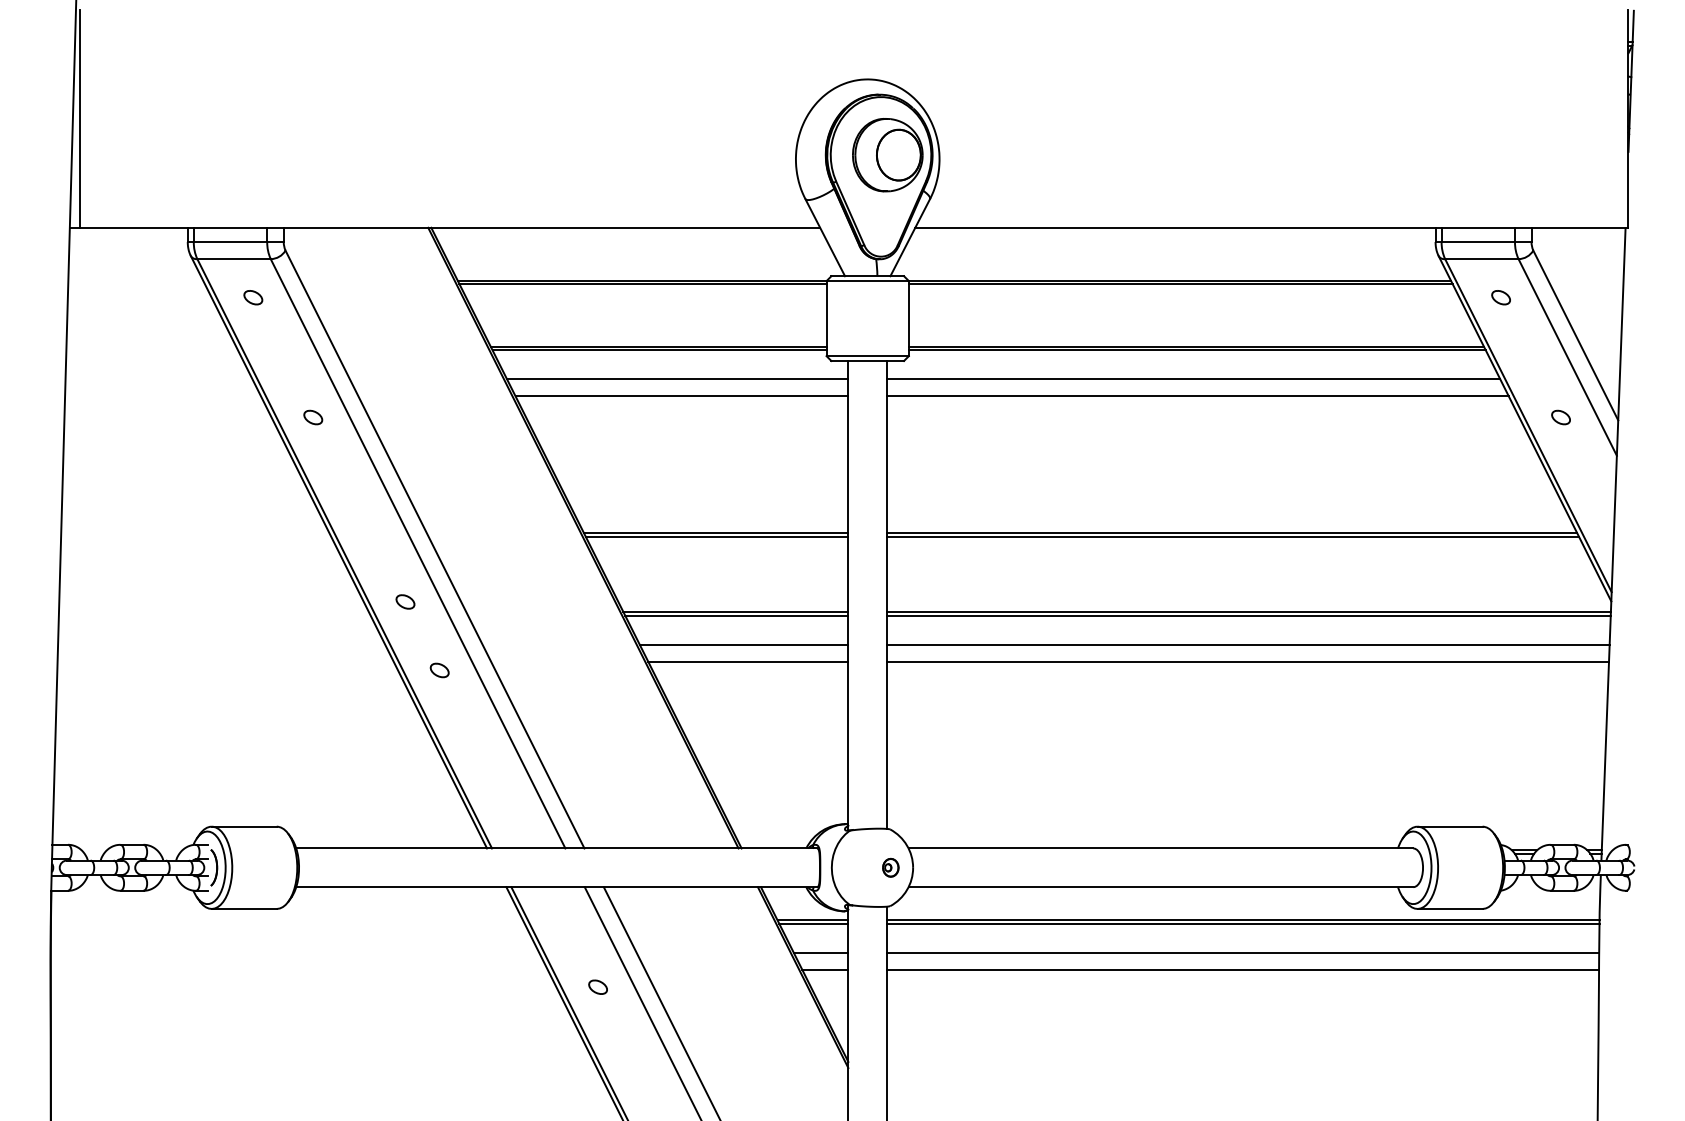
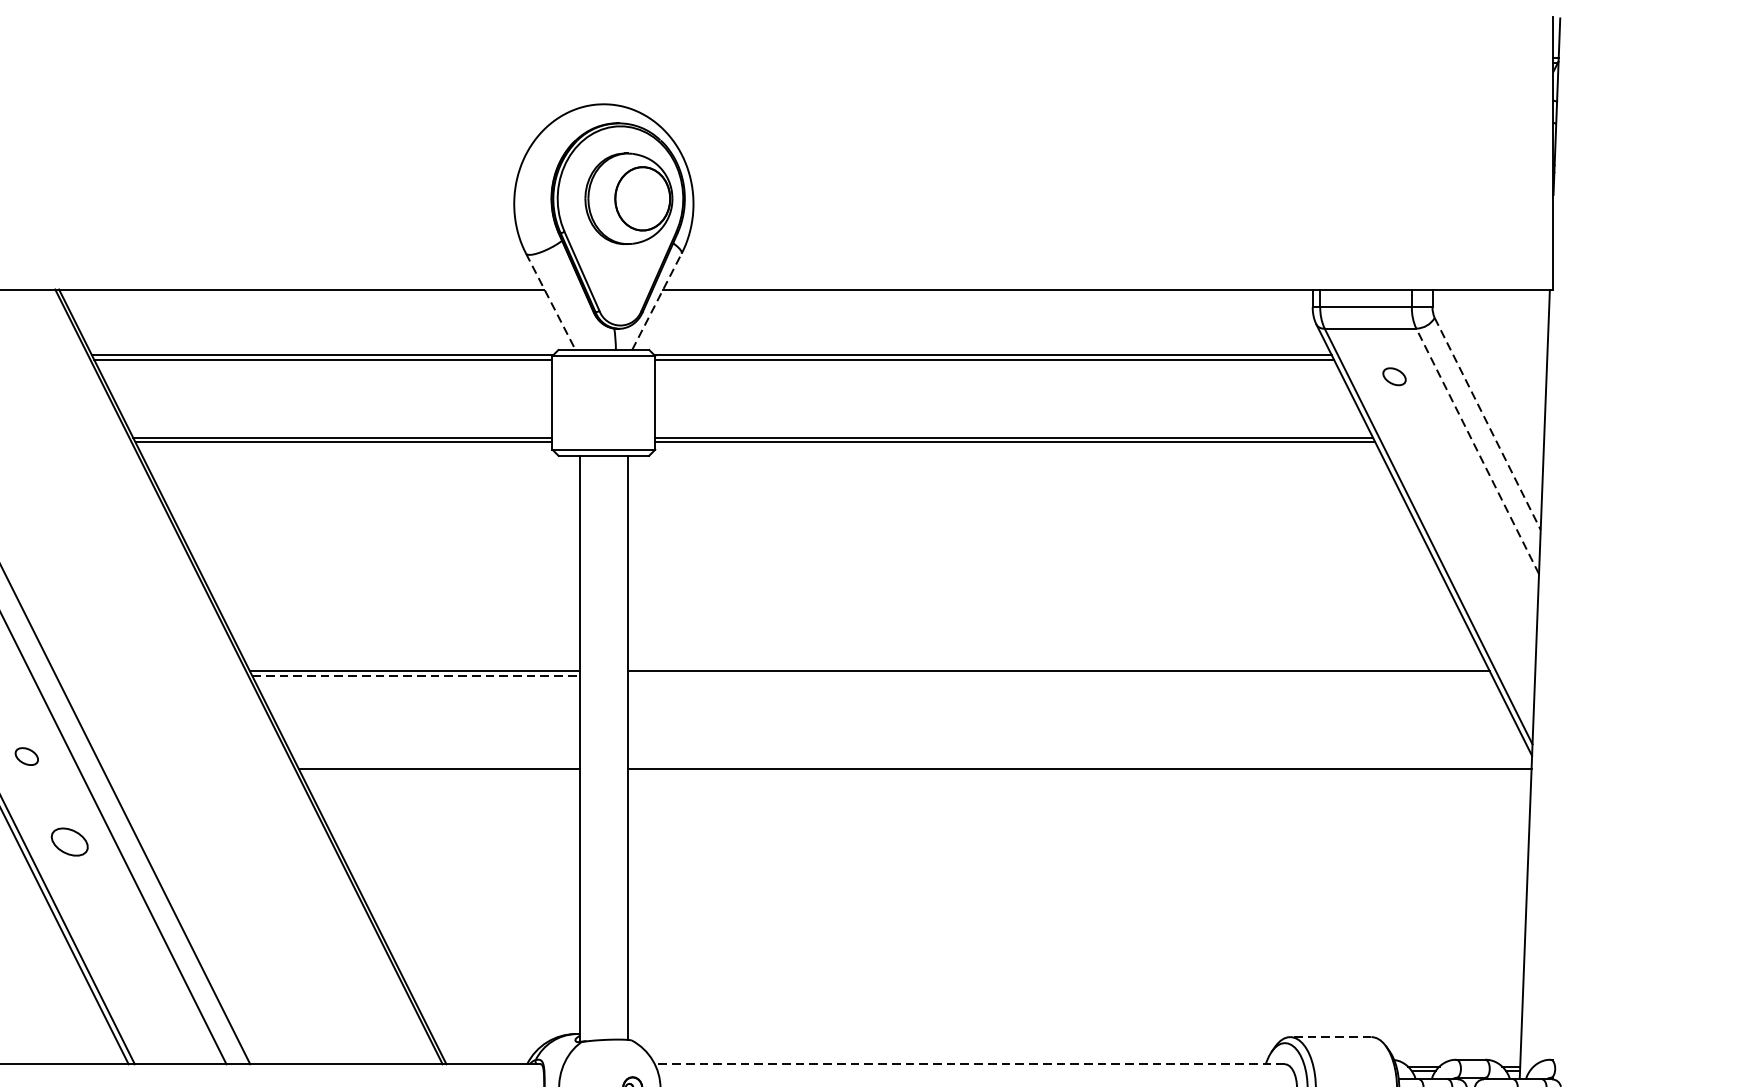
line: (910, 237) -> (657, 301), solid -> dashed
line: (825, 238) -> (551, 302), solid -> dashed
line: (1575, 335) -> (1487, 423), solid -> dashed
line: (1567, 357) -> (1477, 451), solid -> dashed
line: (677, 379) -> (366, 478), removed
line: (1193, 379) -> (1010, 478), removed
line: (681, 396) -> (371, 500), removed
line: (1197, 396) -> (1015, 500), removed
part: (1560, 417) -> (1468, 526), removed
line: (717, 537) -> (416, 676), solid -> dashed
line: (1233, 537) -> (1060, 676), removed
line: (736, 615) -> (440, 773), removed
line: (1248, 615) -> (1079, 773), removed
line: (743, 644) -> (448, 809), removed
line: (1248, 644) -> (1079, 809), removed
line: (748, 661) -> (455, 830), removed
line: (1248, 661) -> (1079, 830), removed
part: (439, 670) -> (69, 842), size x1.6
line: (1450, 826) -> (1331, 1036), solid -> dashed
line: (1160, 848) -> (969, 1064), solid -> dashed

